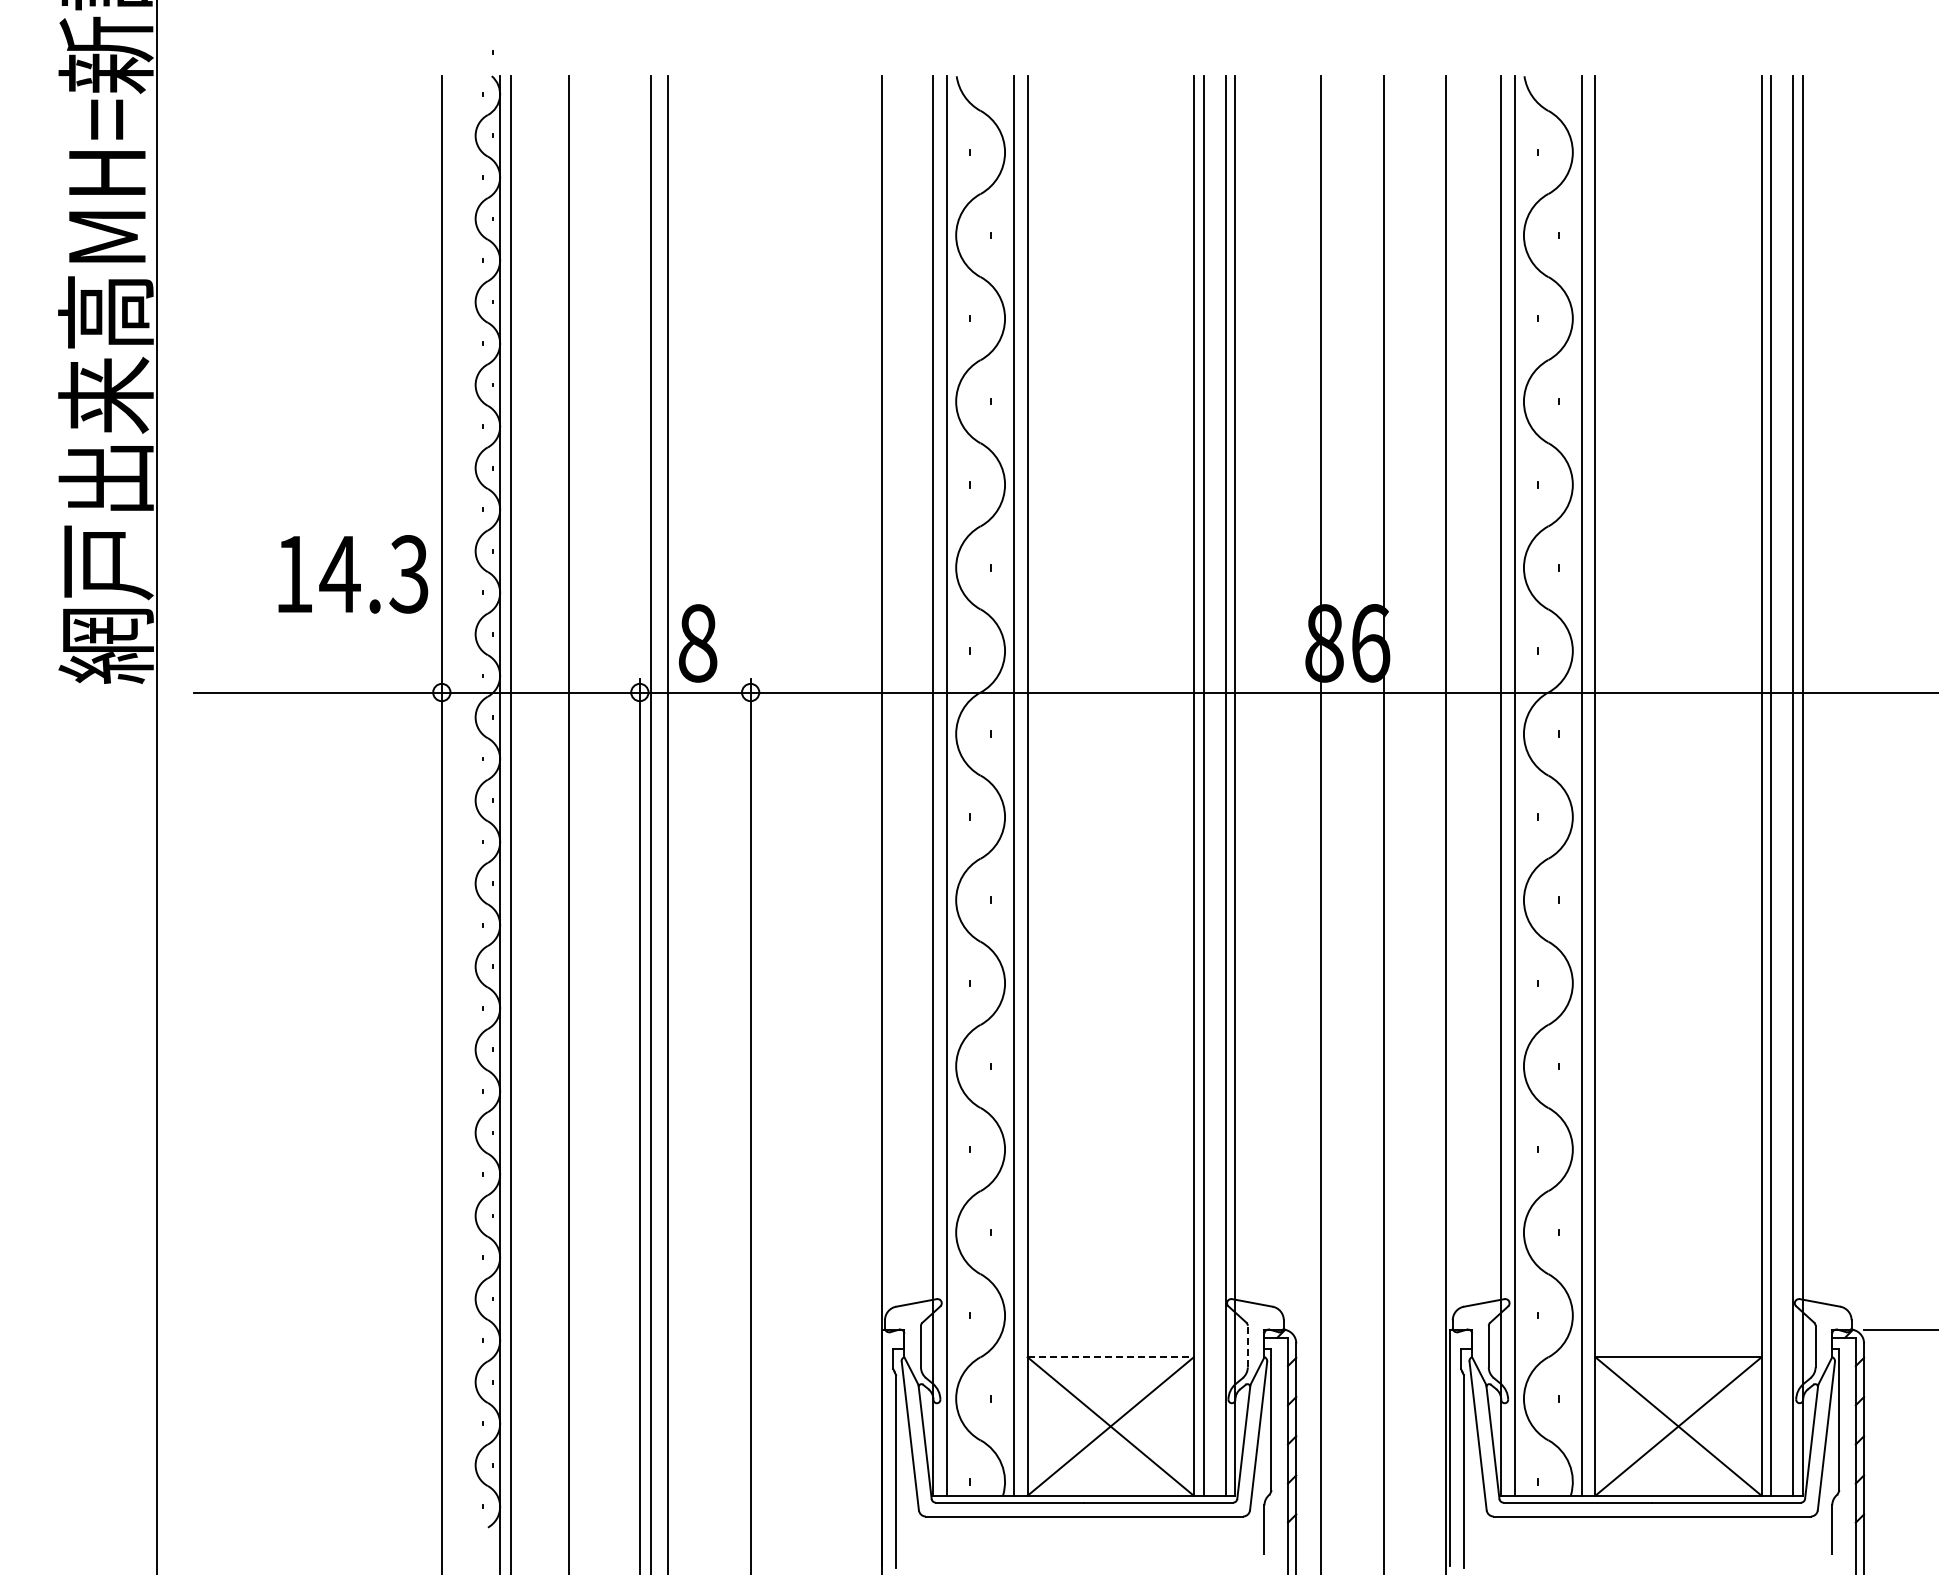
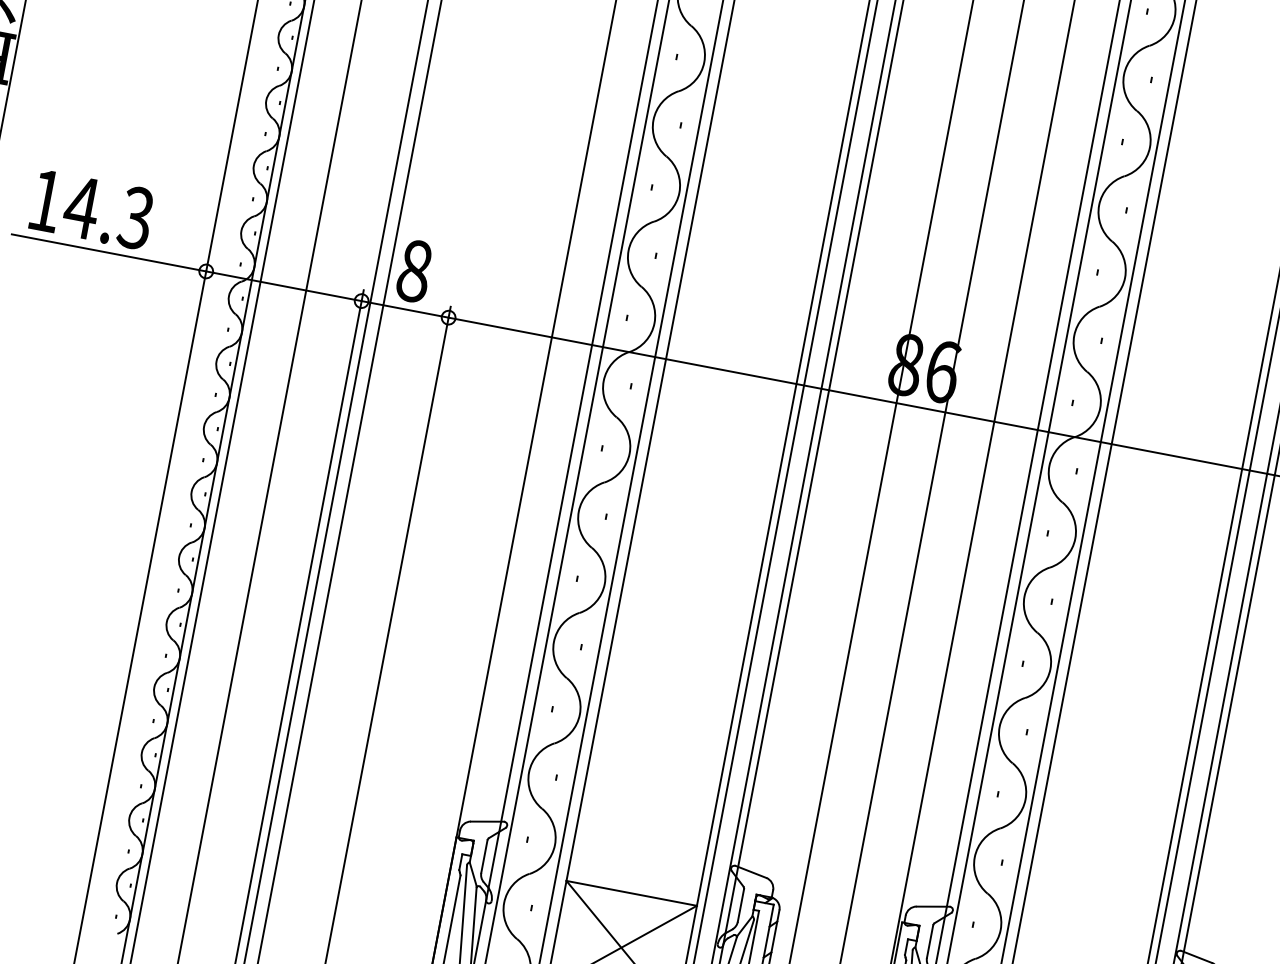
text: (353, 574) -> (92, 209), moved
line: (1247, 1346) -> (740, 905), dashed -> solid
line: (1111, 1357) -> (632, 893), dashed -> solid

